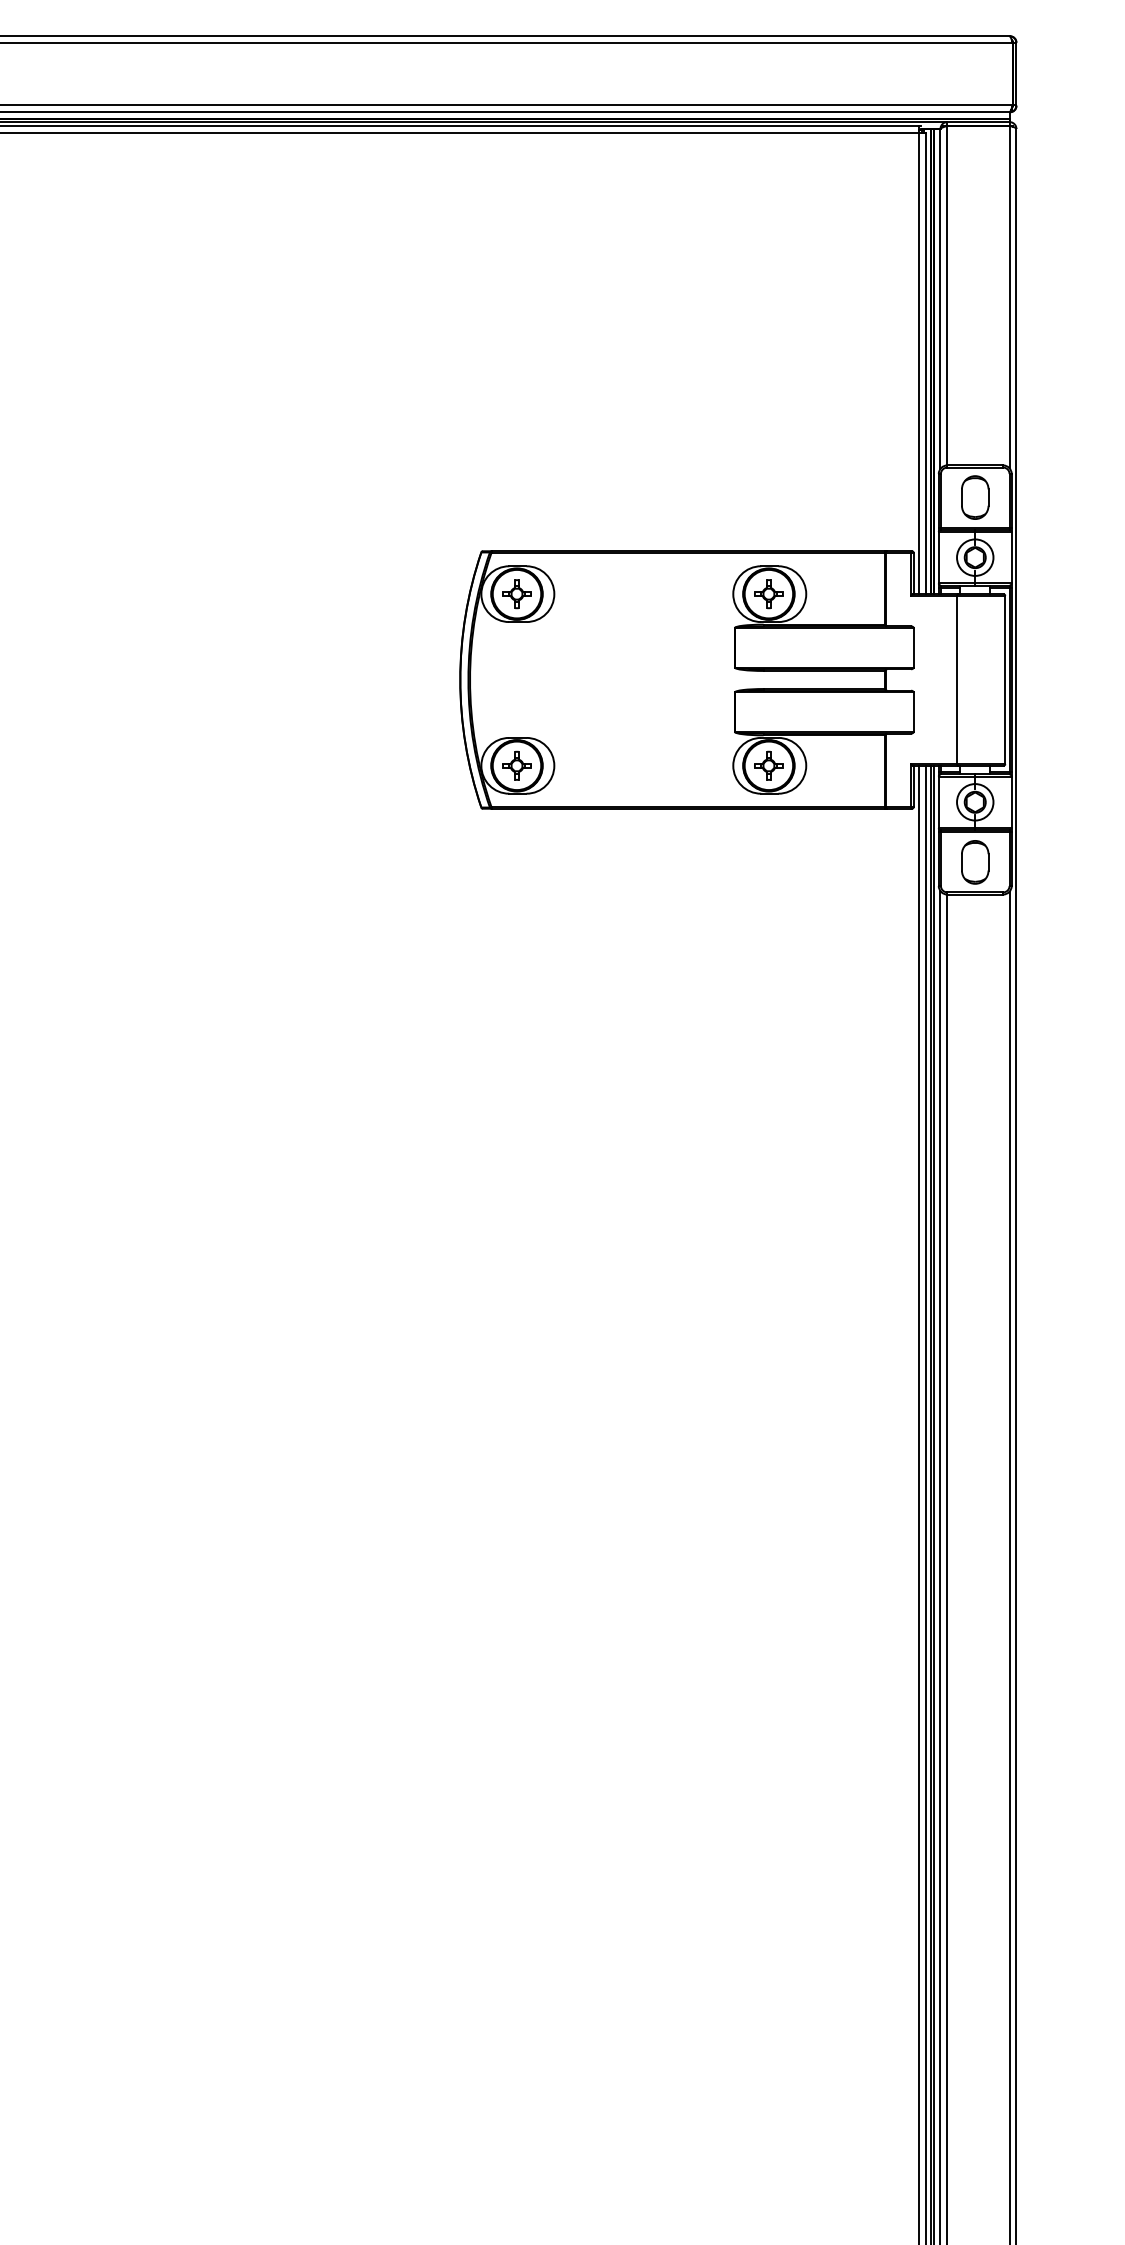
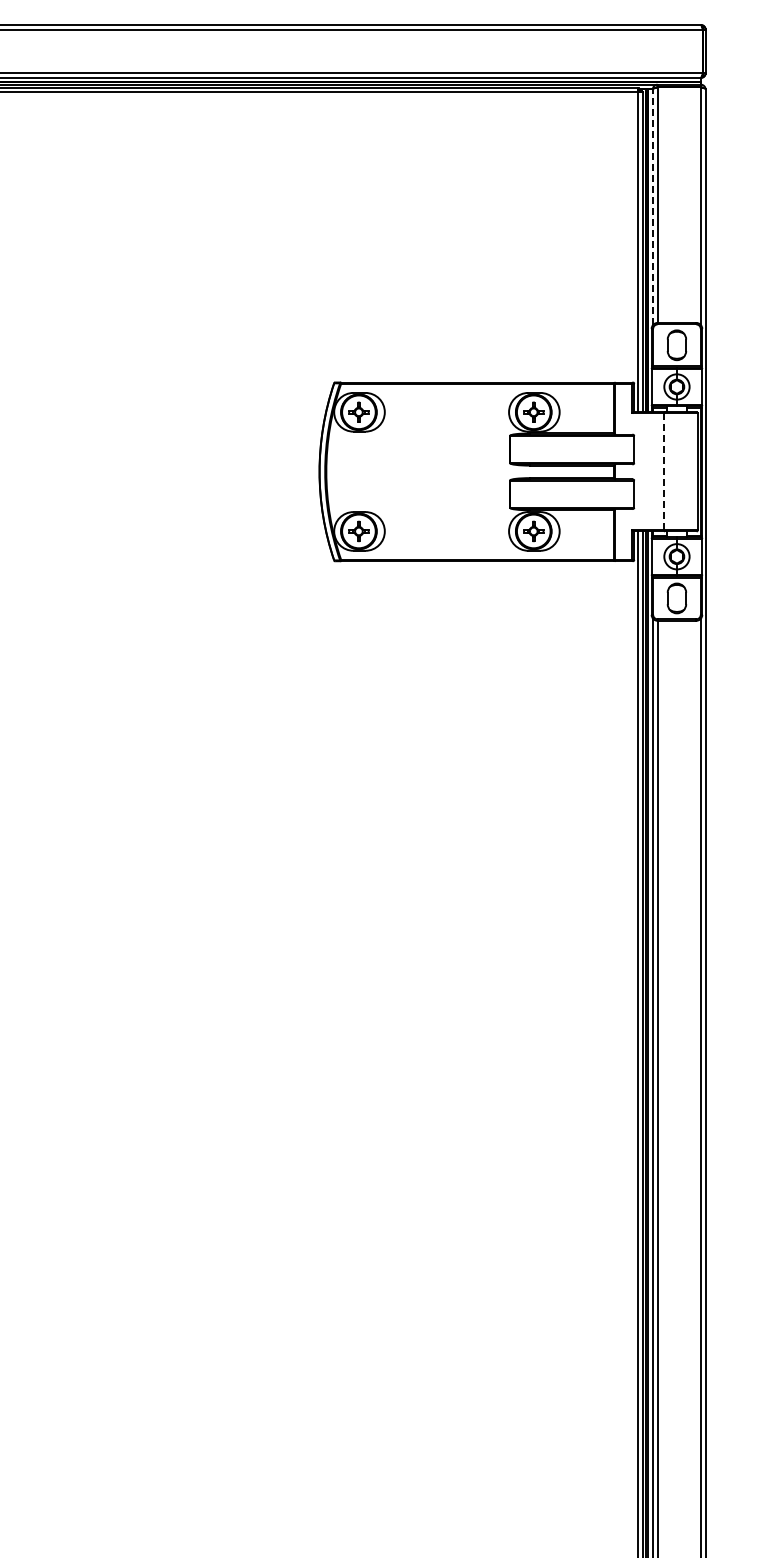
line: (939, 297) -> (652, 206), solid -> dashed
line: (957, 679) -> (664, 471), solid -> dashed

